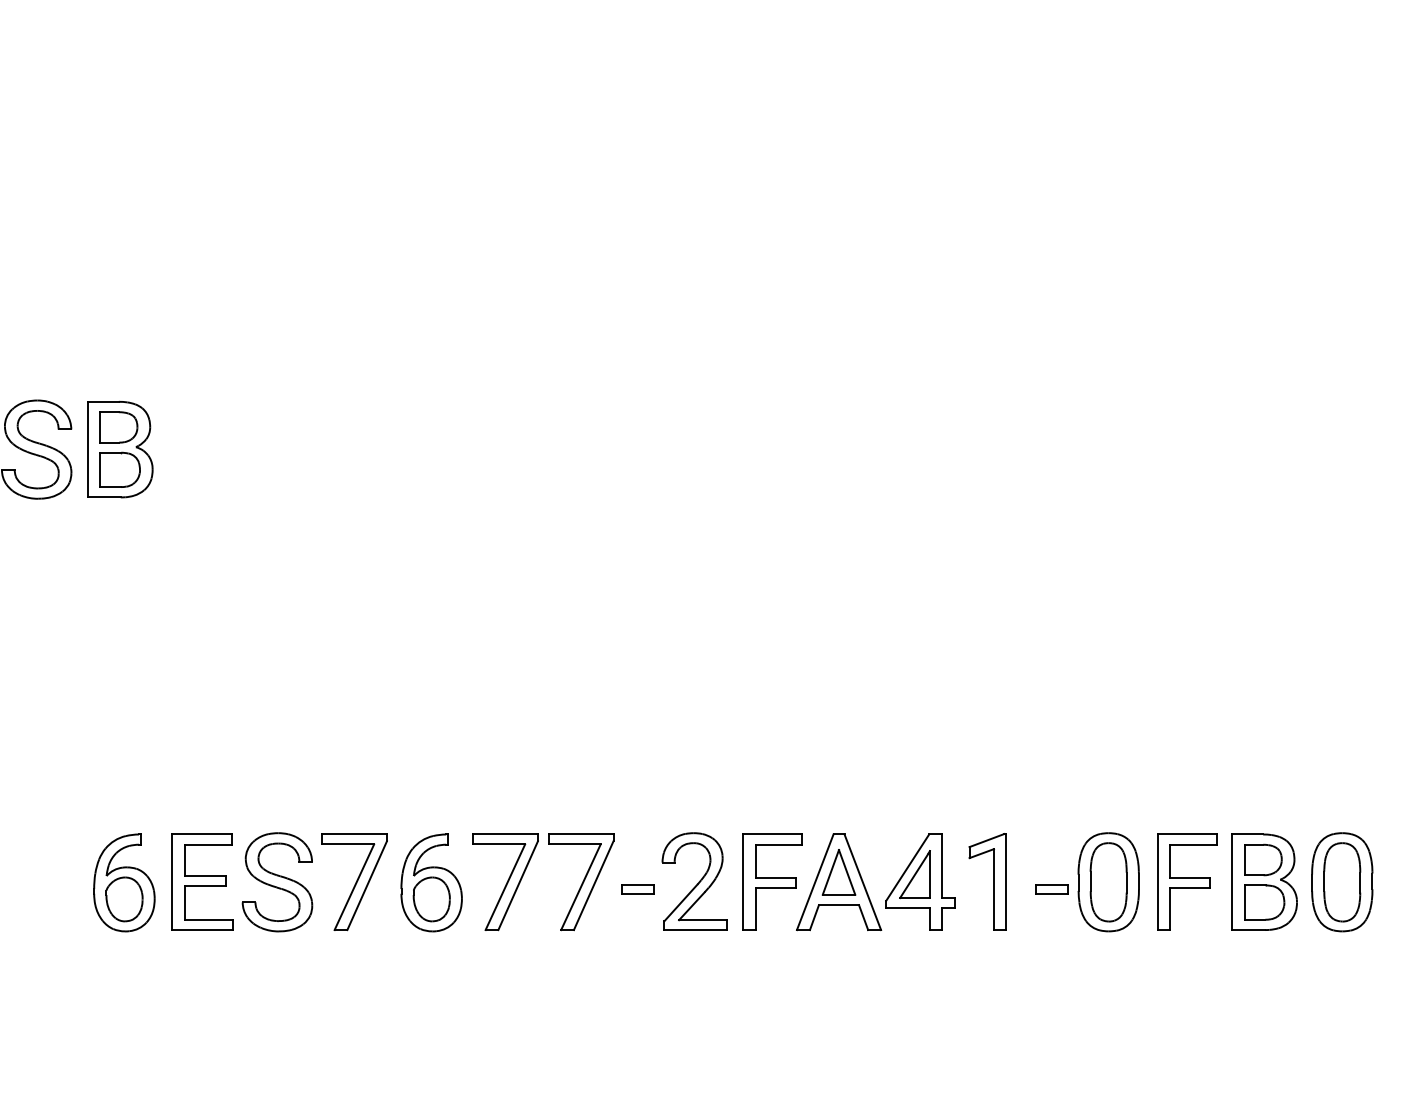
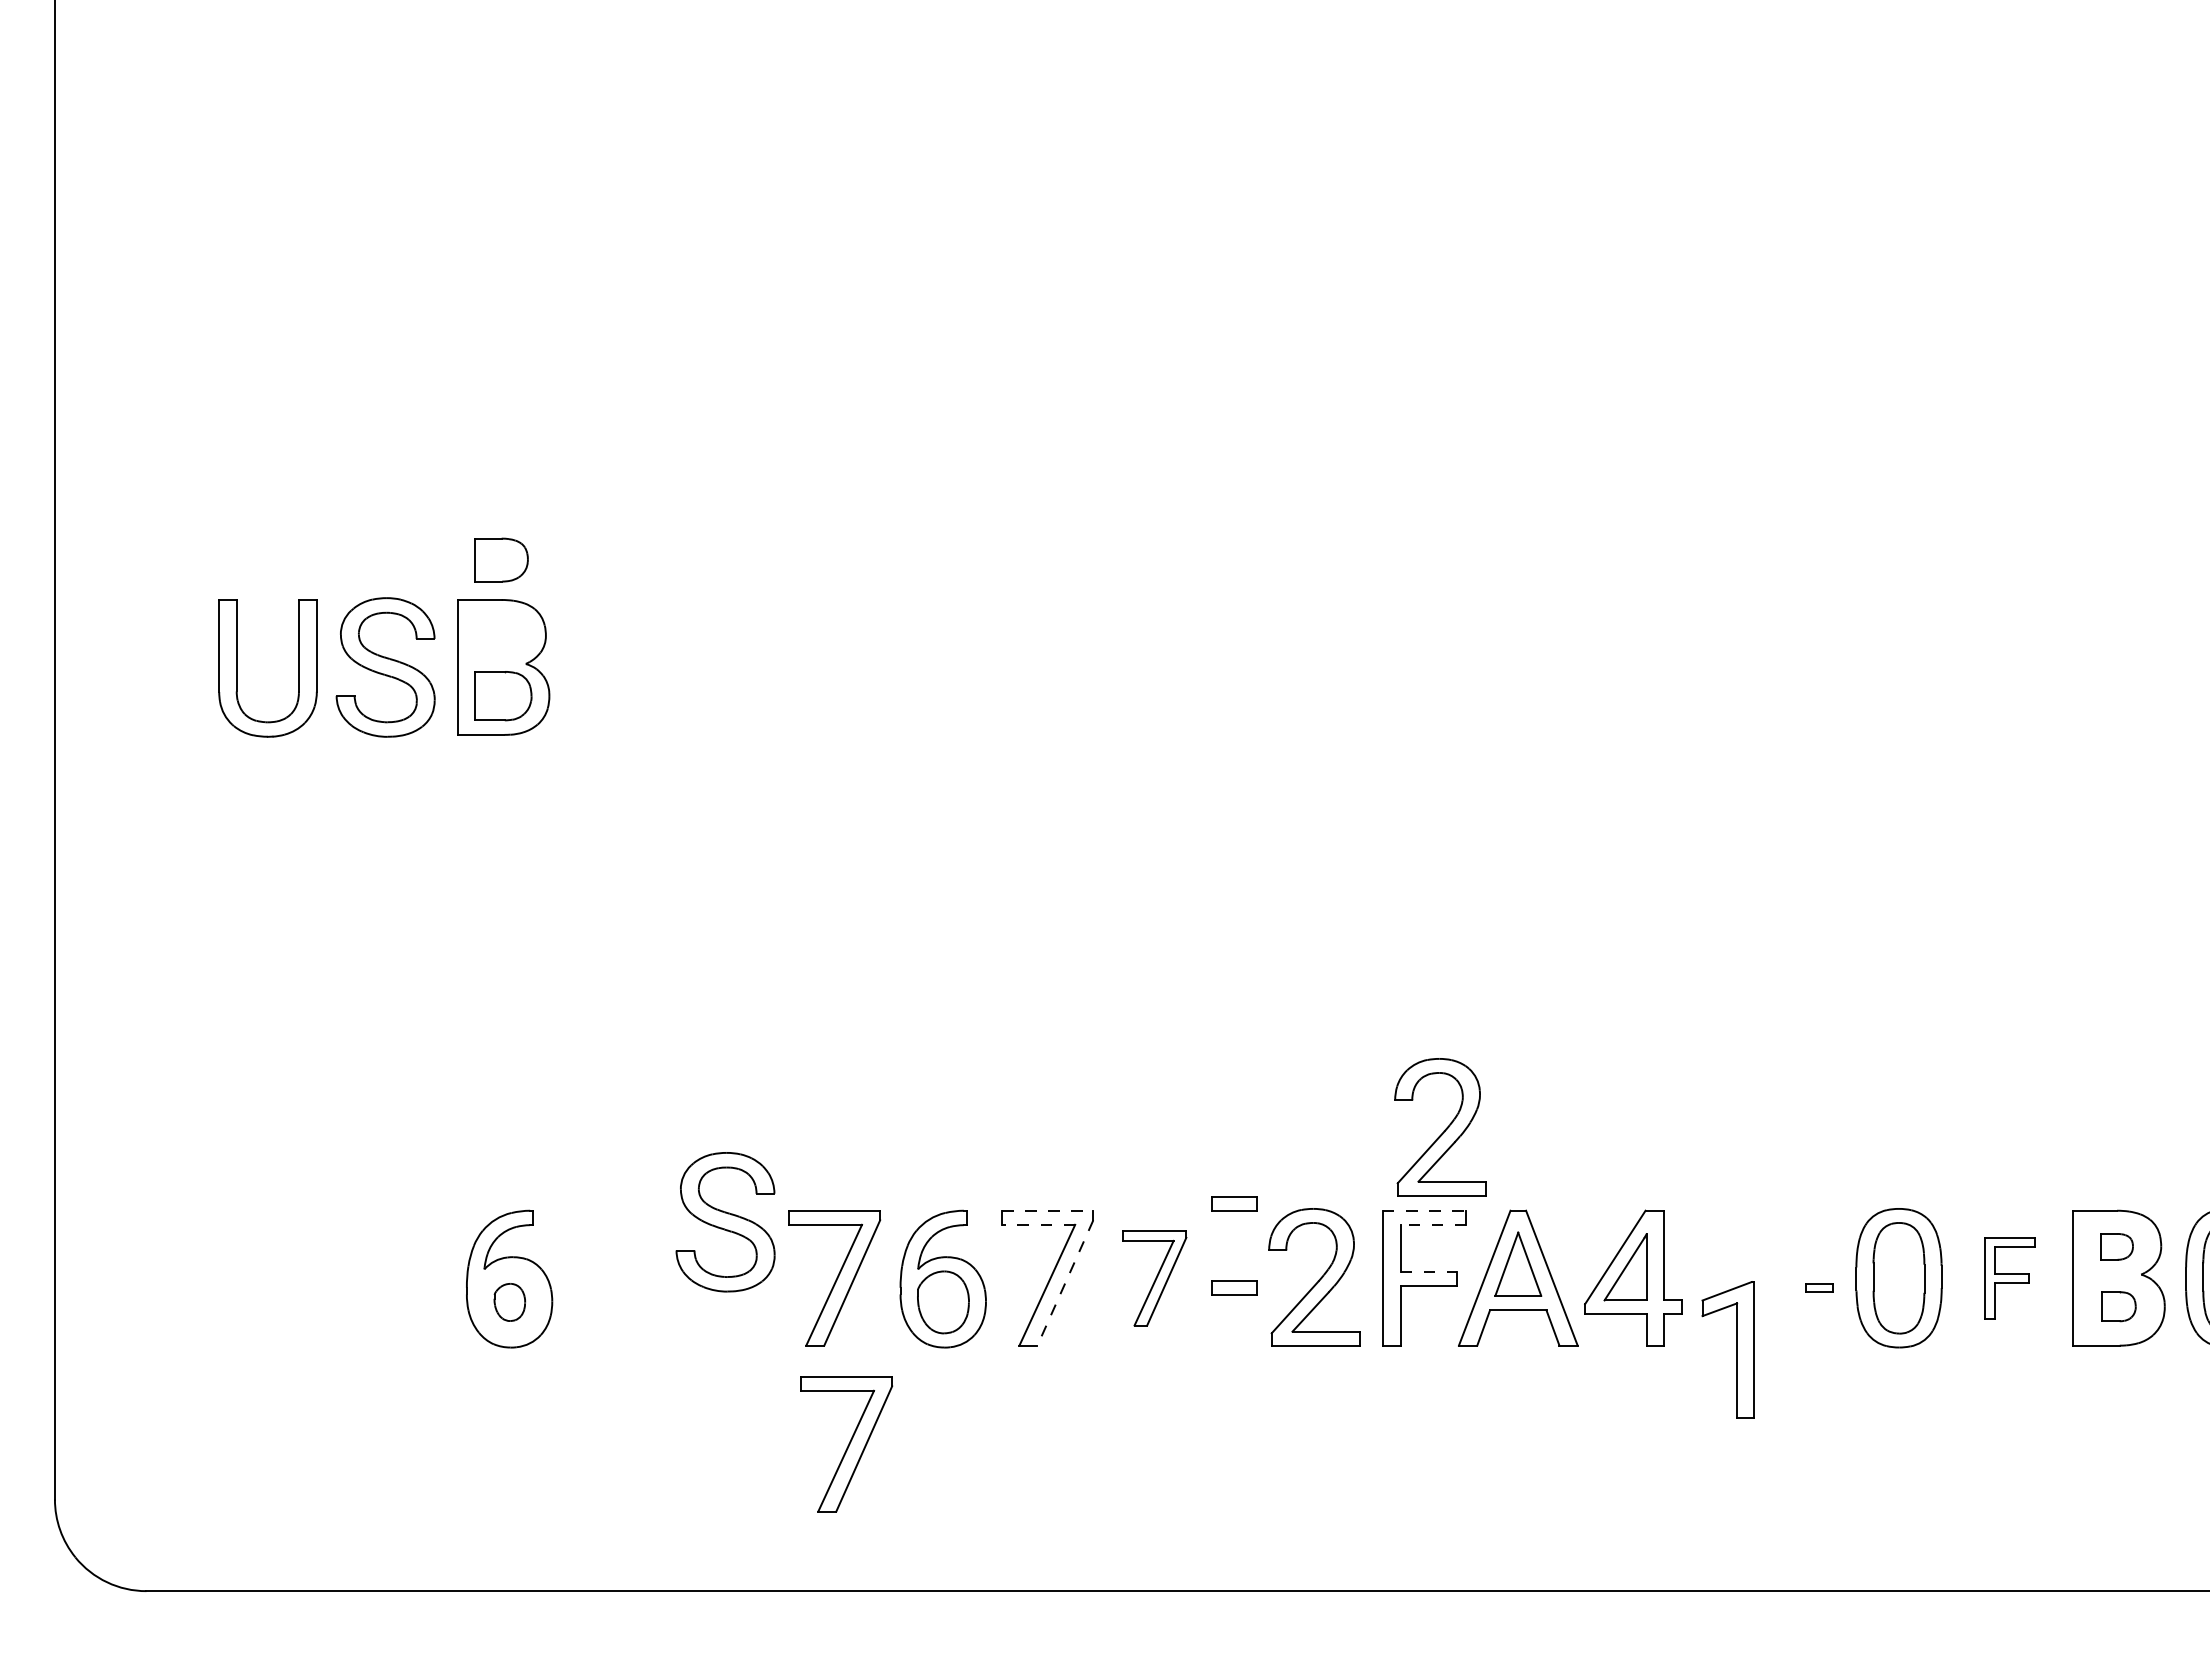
part: (118, 426) -> (501, 559), moved
part: (783, 775) -> (1440, 1127), added
part: (637, 829) -> (1234, 1203), added
line: (505, 834) -> (1047, 1210), solid -> dashed
line: (772, 834) -> (1424, 1210), solid -> dashed
line: (499, 844) -> (1038, 1224), solid -> dashed
line: (778, 844) -> (1433, 1225), solid -> dashed
part: (1263, 859) -> (2117, 1246), size x0.6
line: (776, 877) -> (1429, 1271), solid -> dashed
part: (993, 881) -> (1736, 1349), moved
part: (202, 882) -> (619, 1278), removed
part: (277, 882) -> (725, 1222), moved
part: (581, 882) -> (1154, 1278), size x0.7
part: (1186, 882) -> (2009, 1278), size x0.6
line: (518, 885) -> (1065, 1282), solid -> dashed
part: (1052, 888) -> (1819, 1287), size x0.6
part: (124, 899) -> (509, 1302), size x0.6
part: (1264, 902) -> (2118, 1306), size x0.6
part: (363, 1000) -> (846, 1444), added

